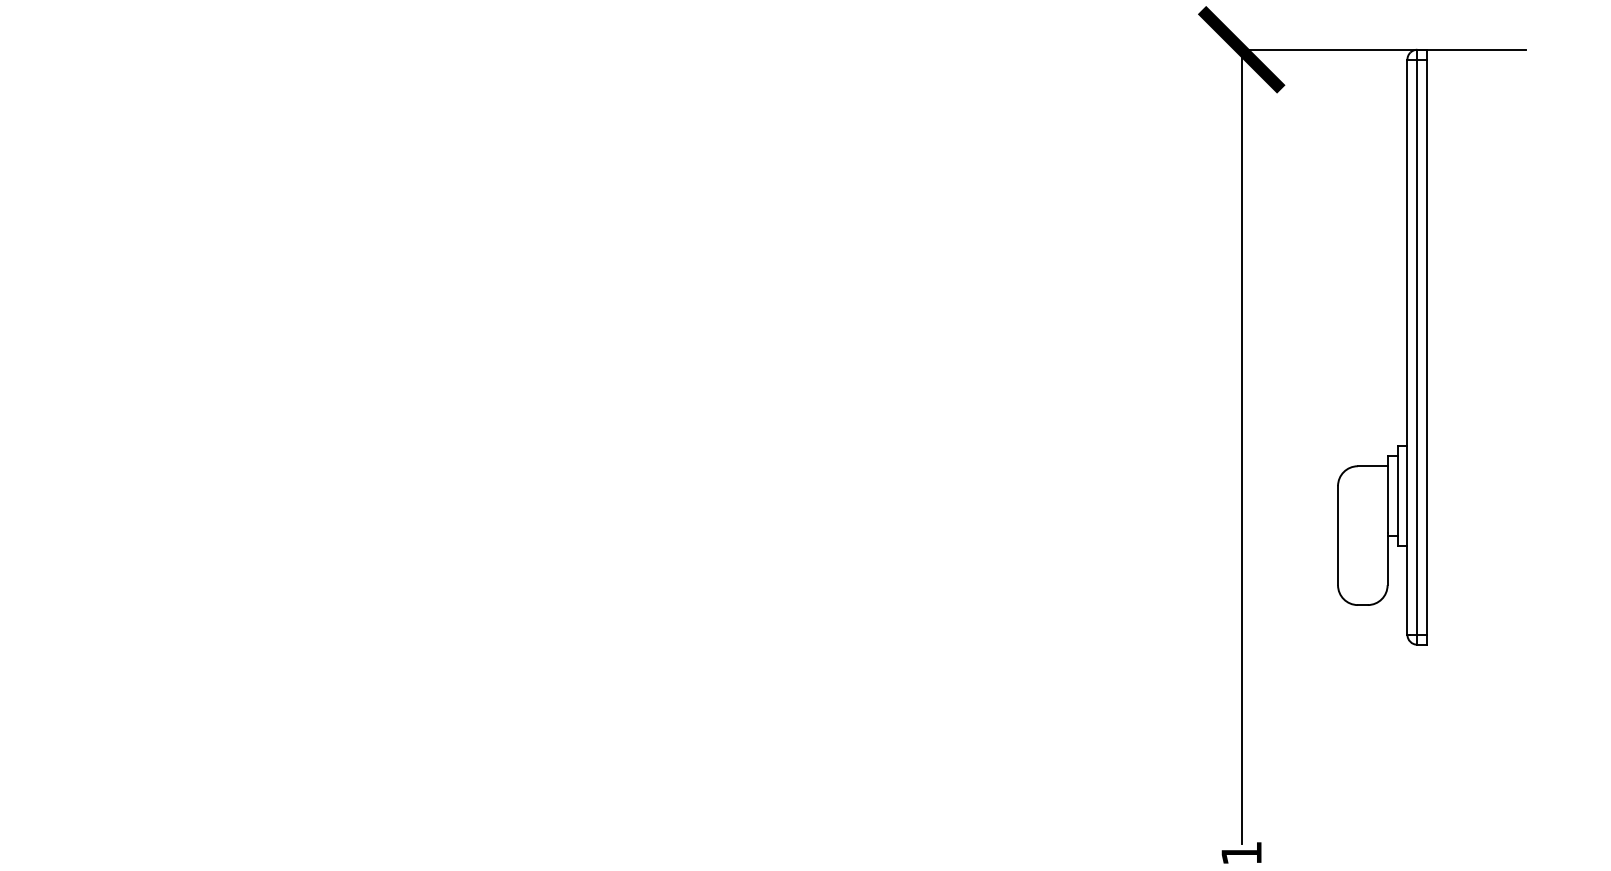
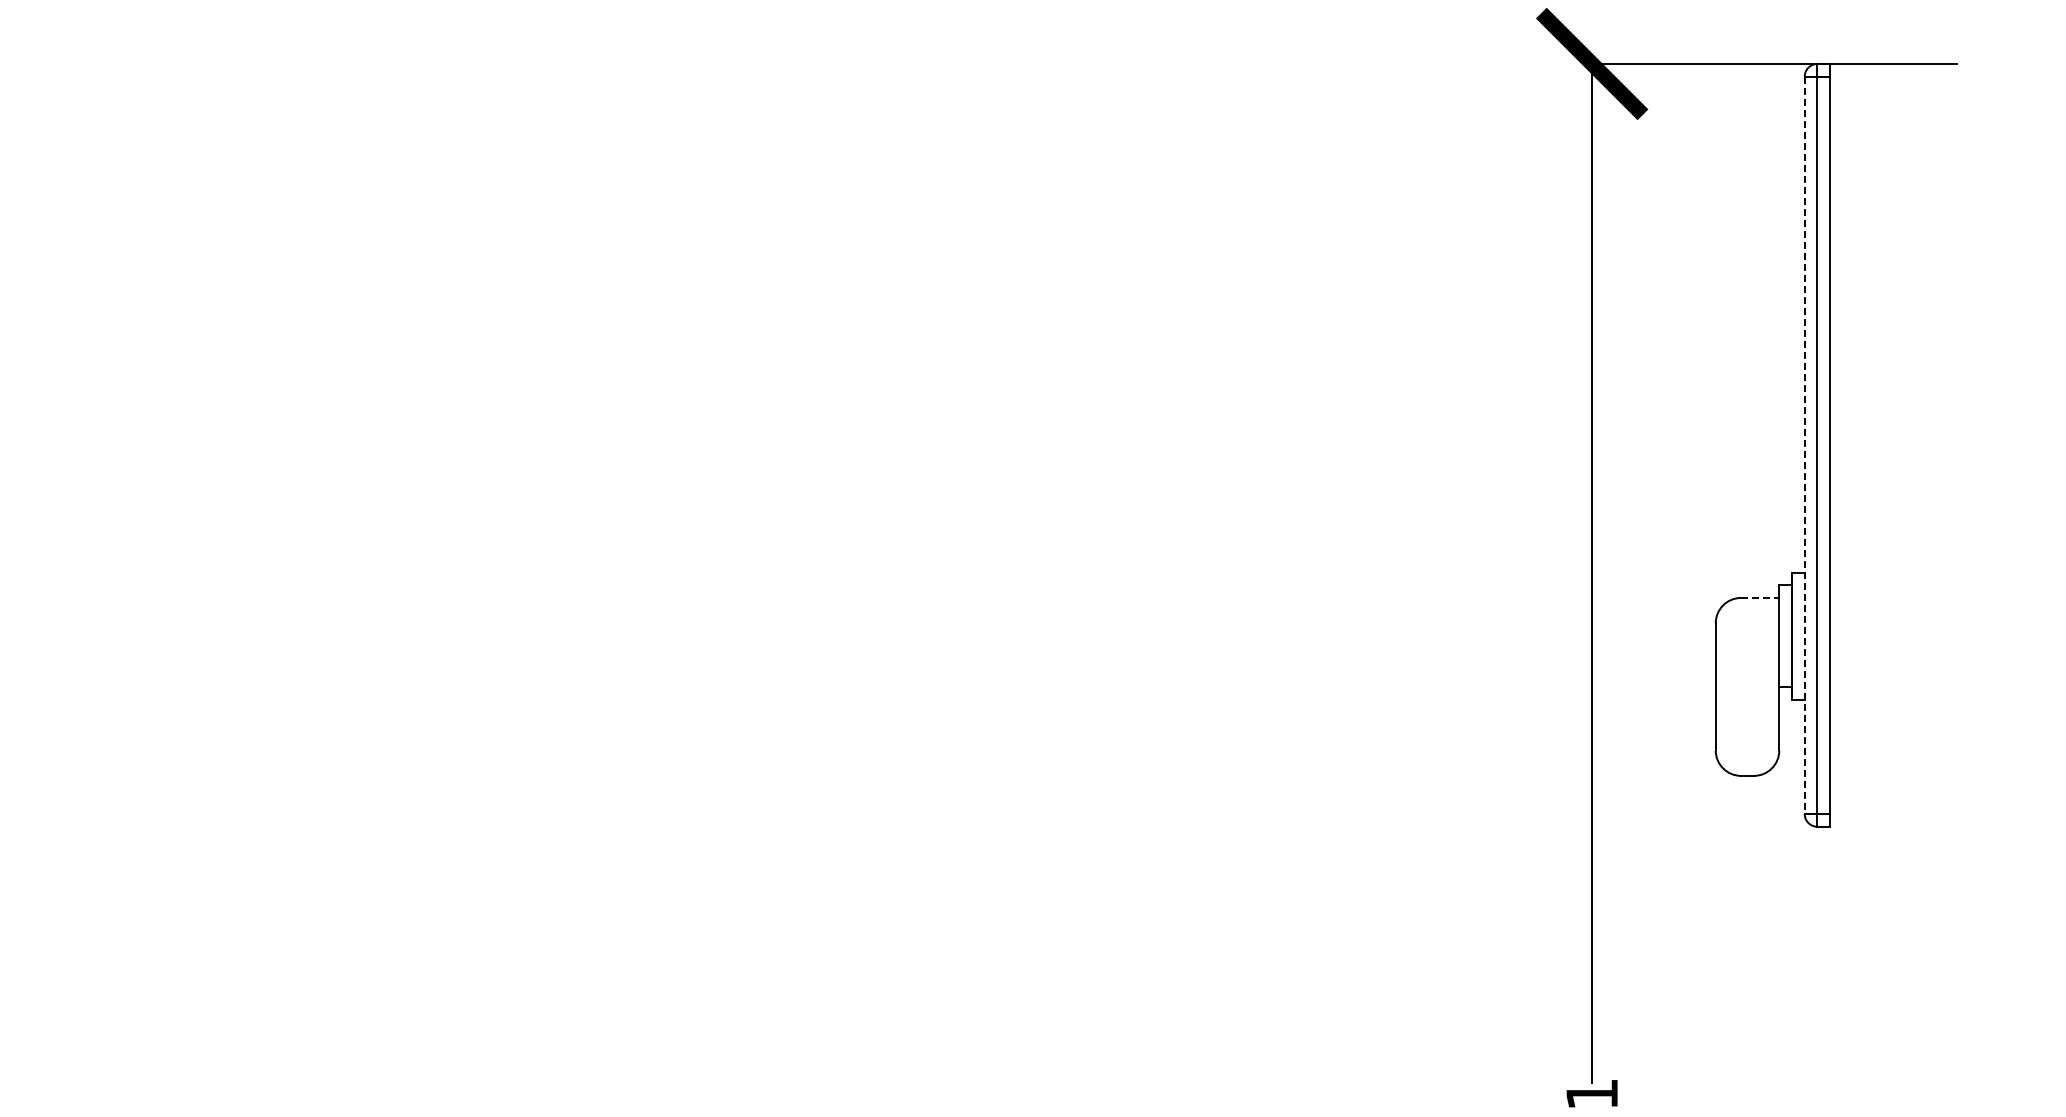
line: (1407, 347) -> (1804, 445), solid -> dashed
line: (1372, 465) -> (1760, 597), solid -> dashed

